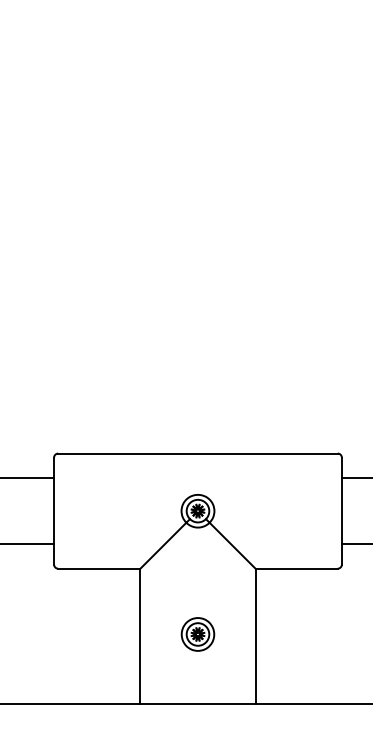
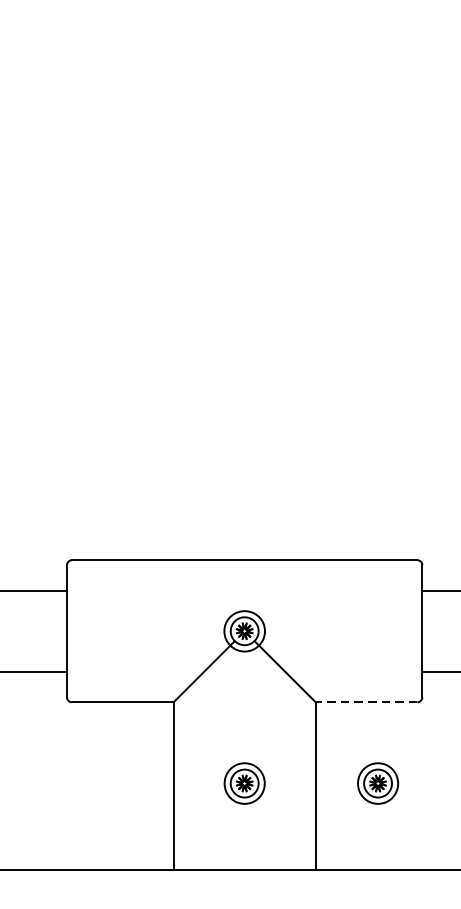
line: (296, 568) -> (366, 702), solid -> dashed
part: (305, 634) -> (377, 783), added

